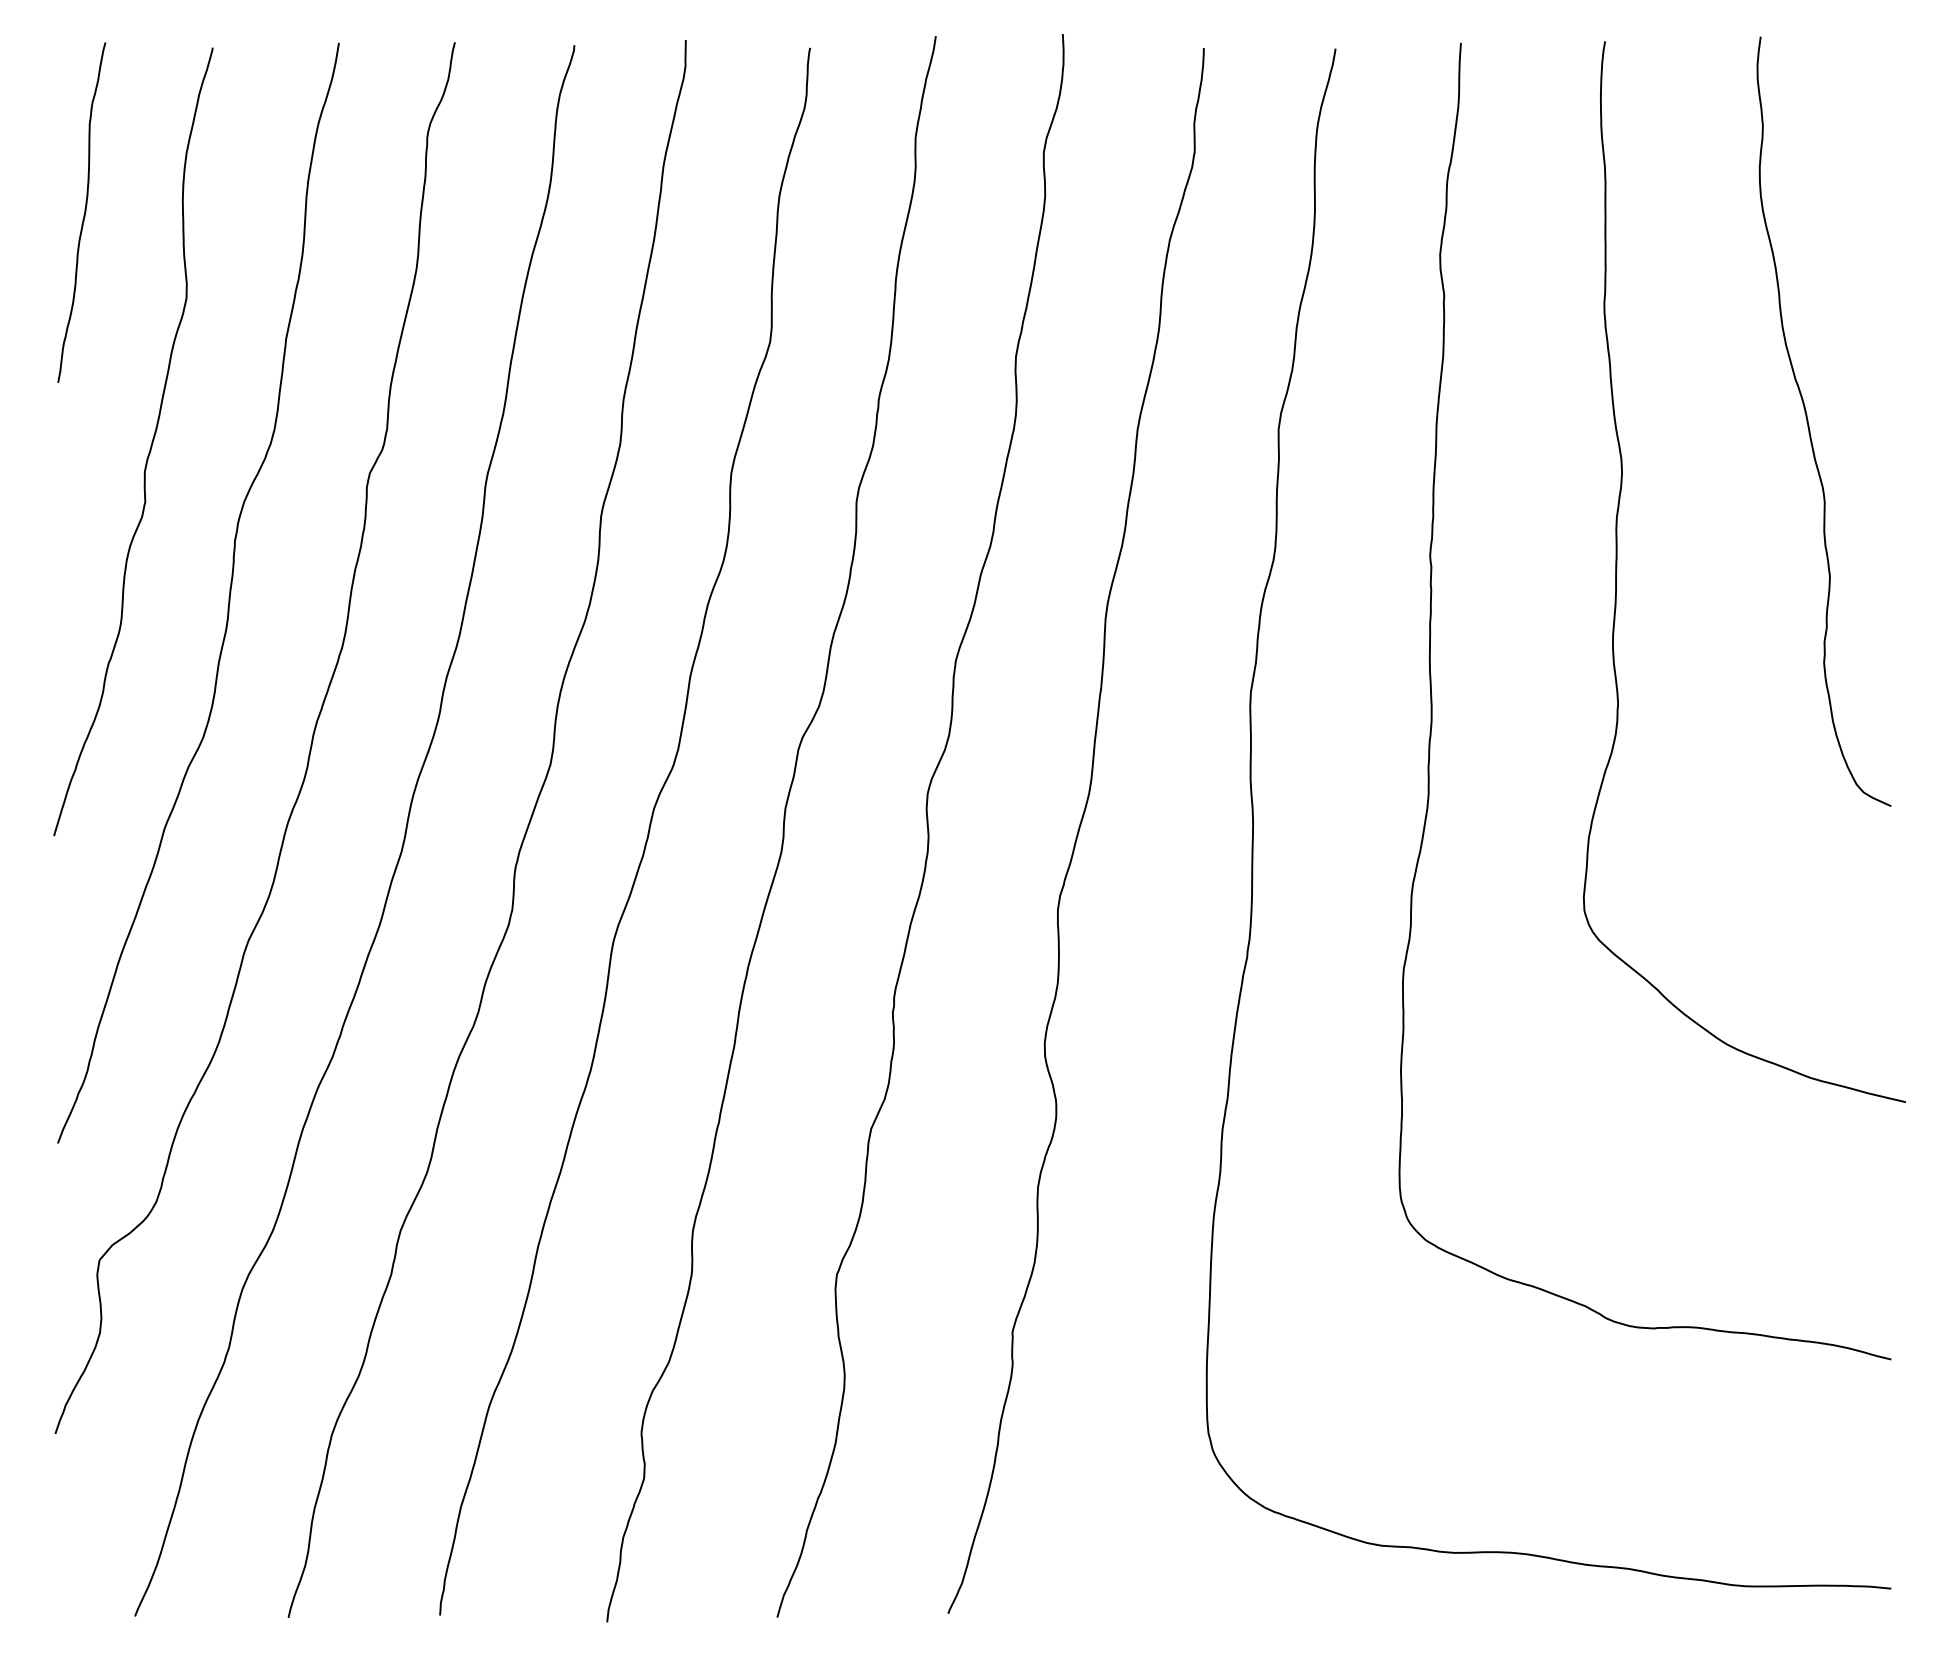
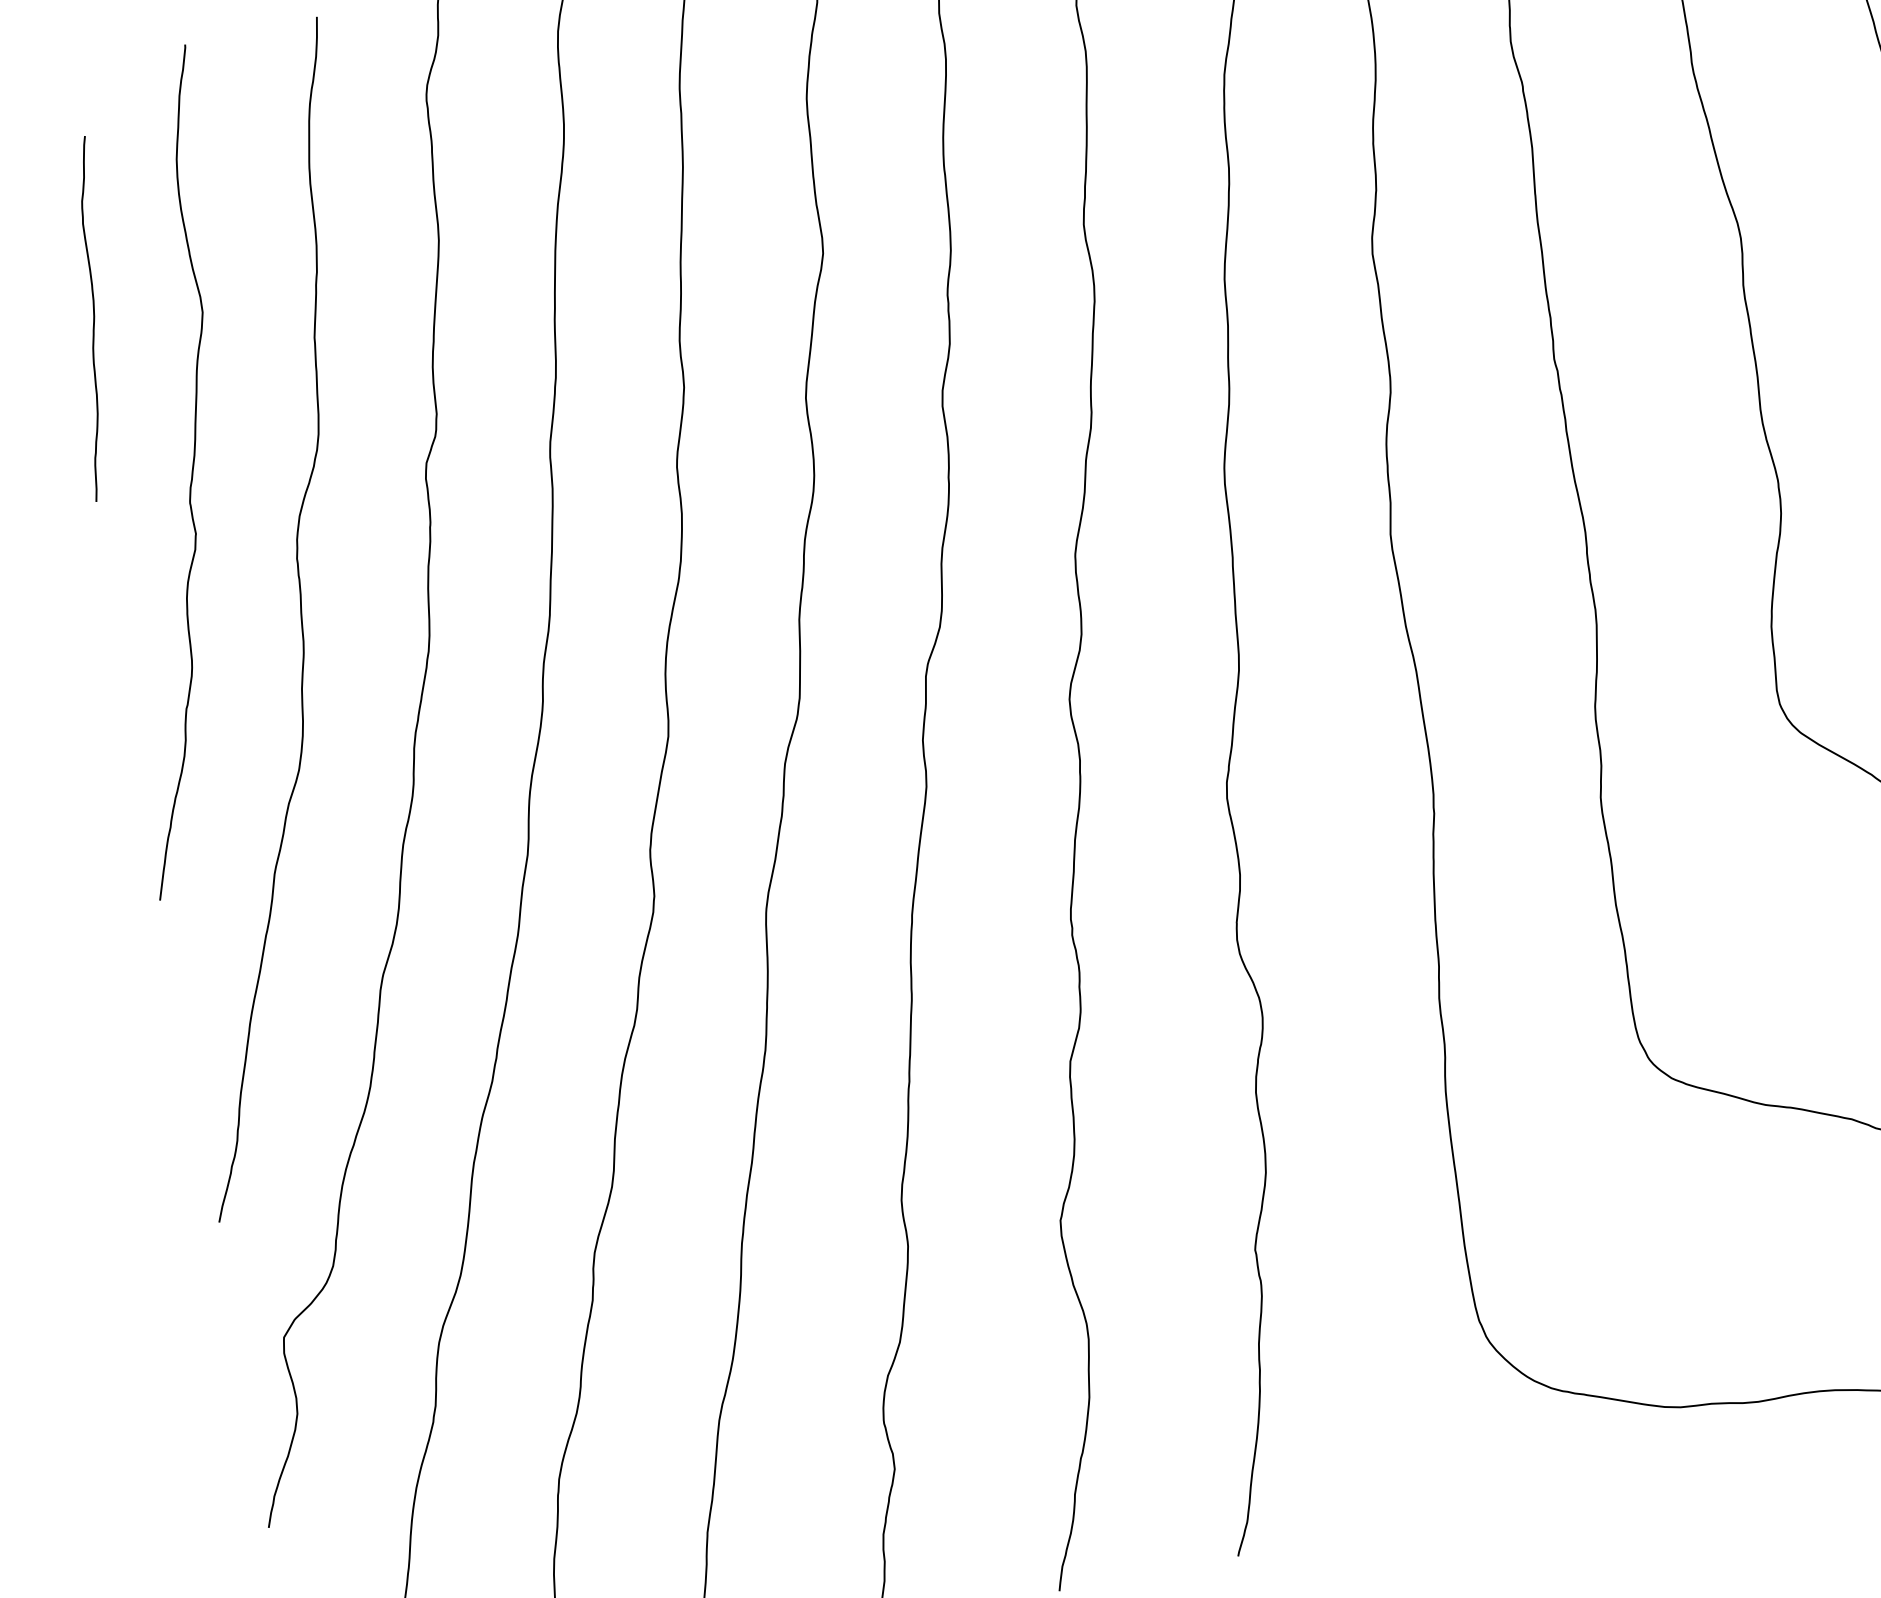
curve: (83, 214) -> (92, 320), moved

